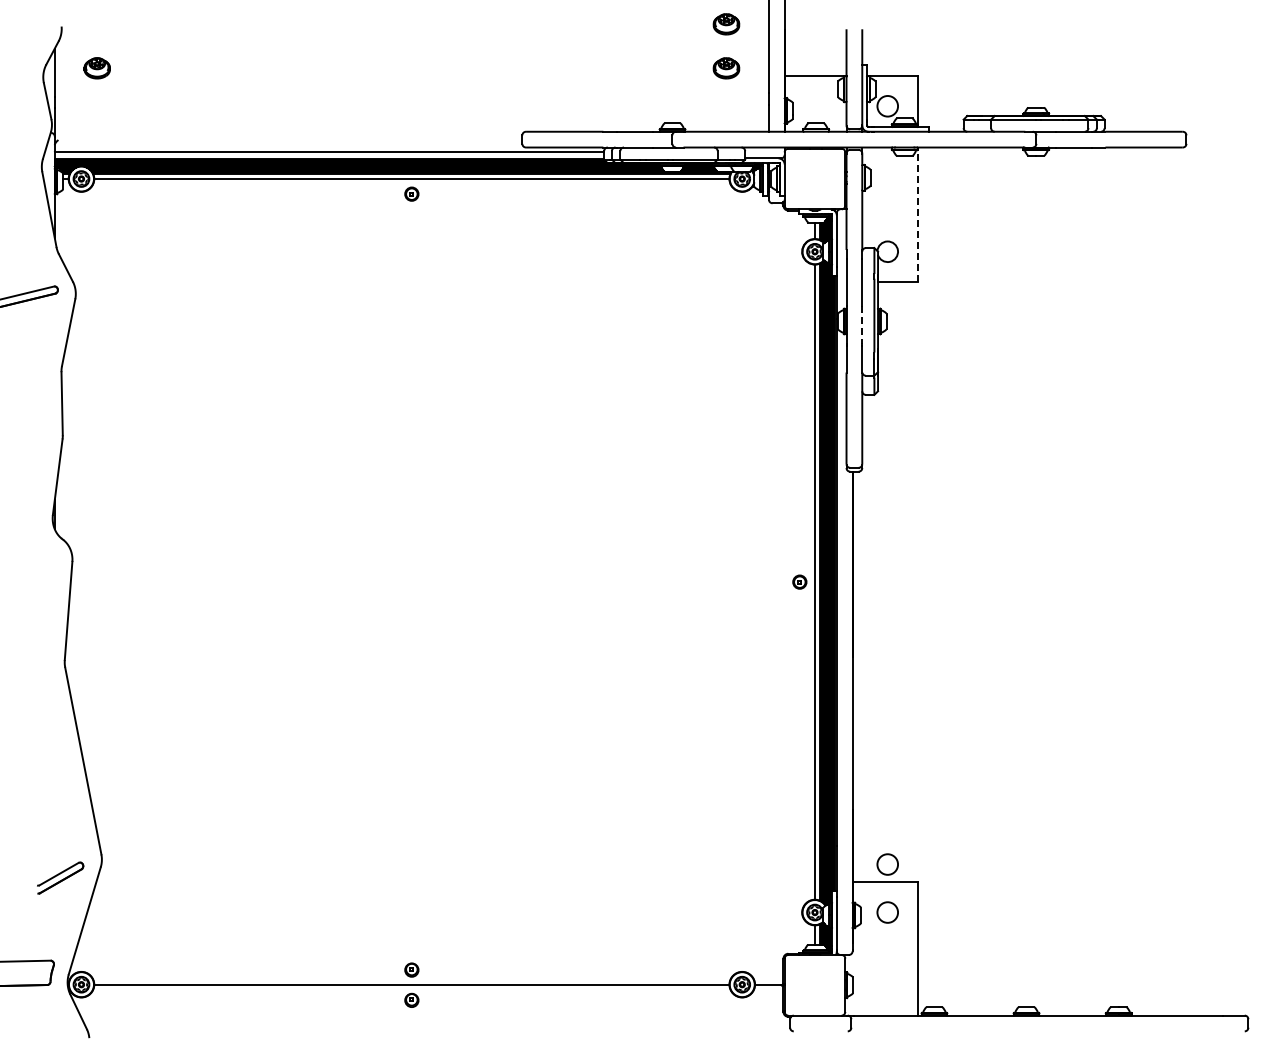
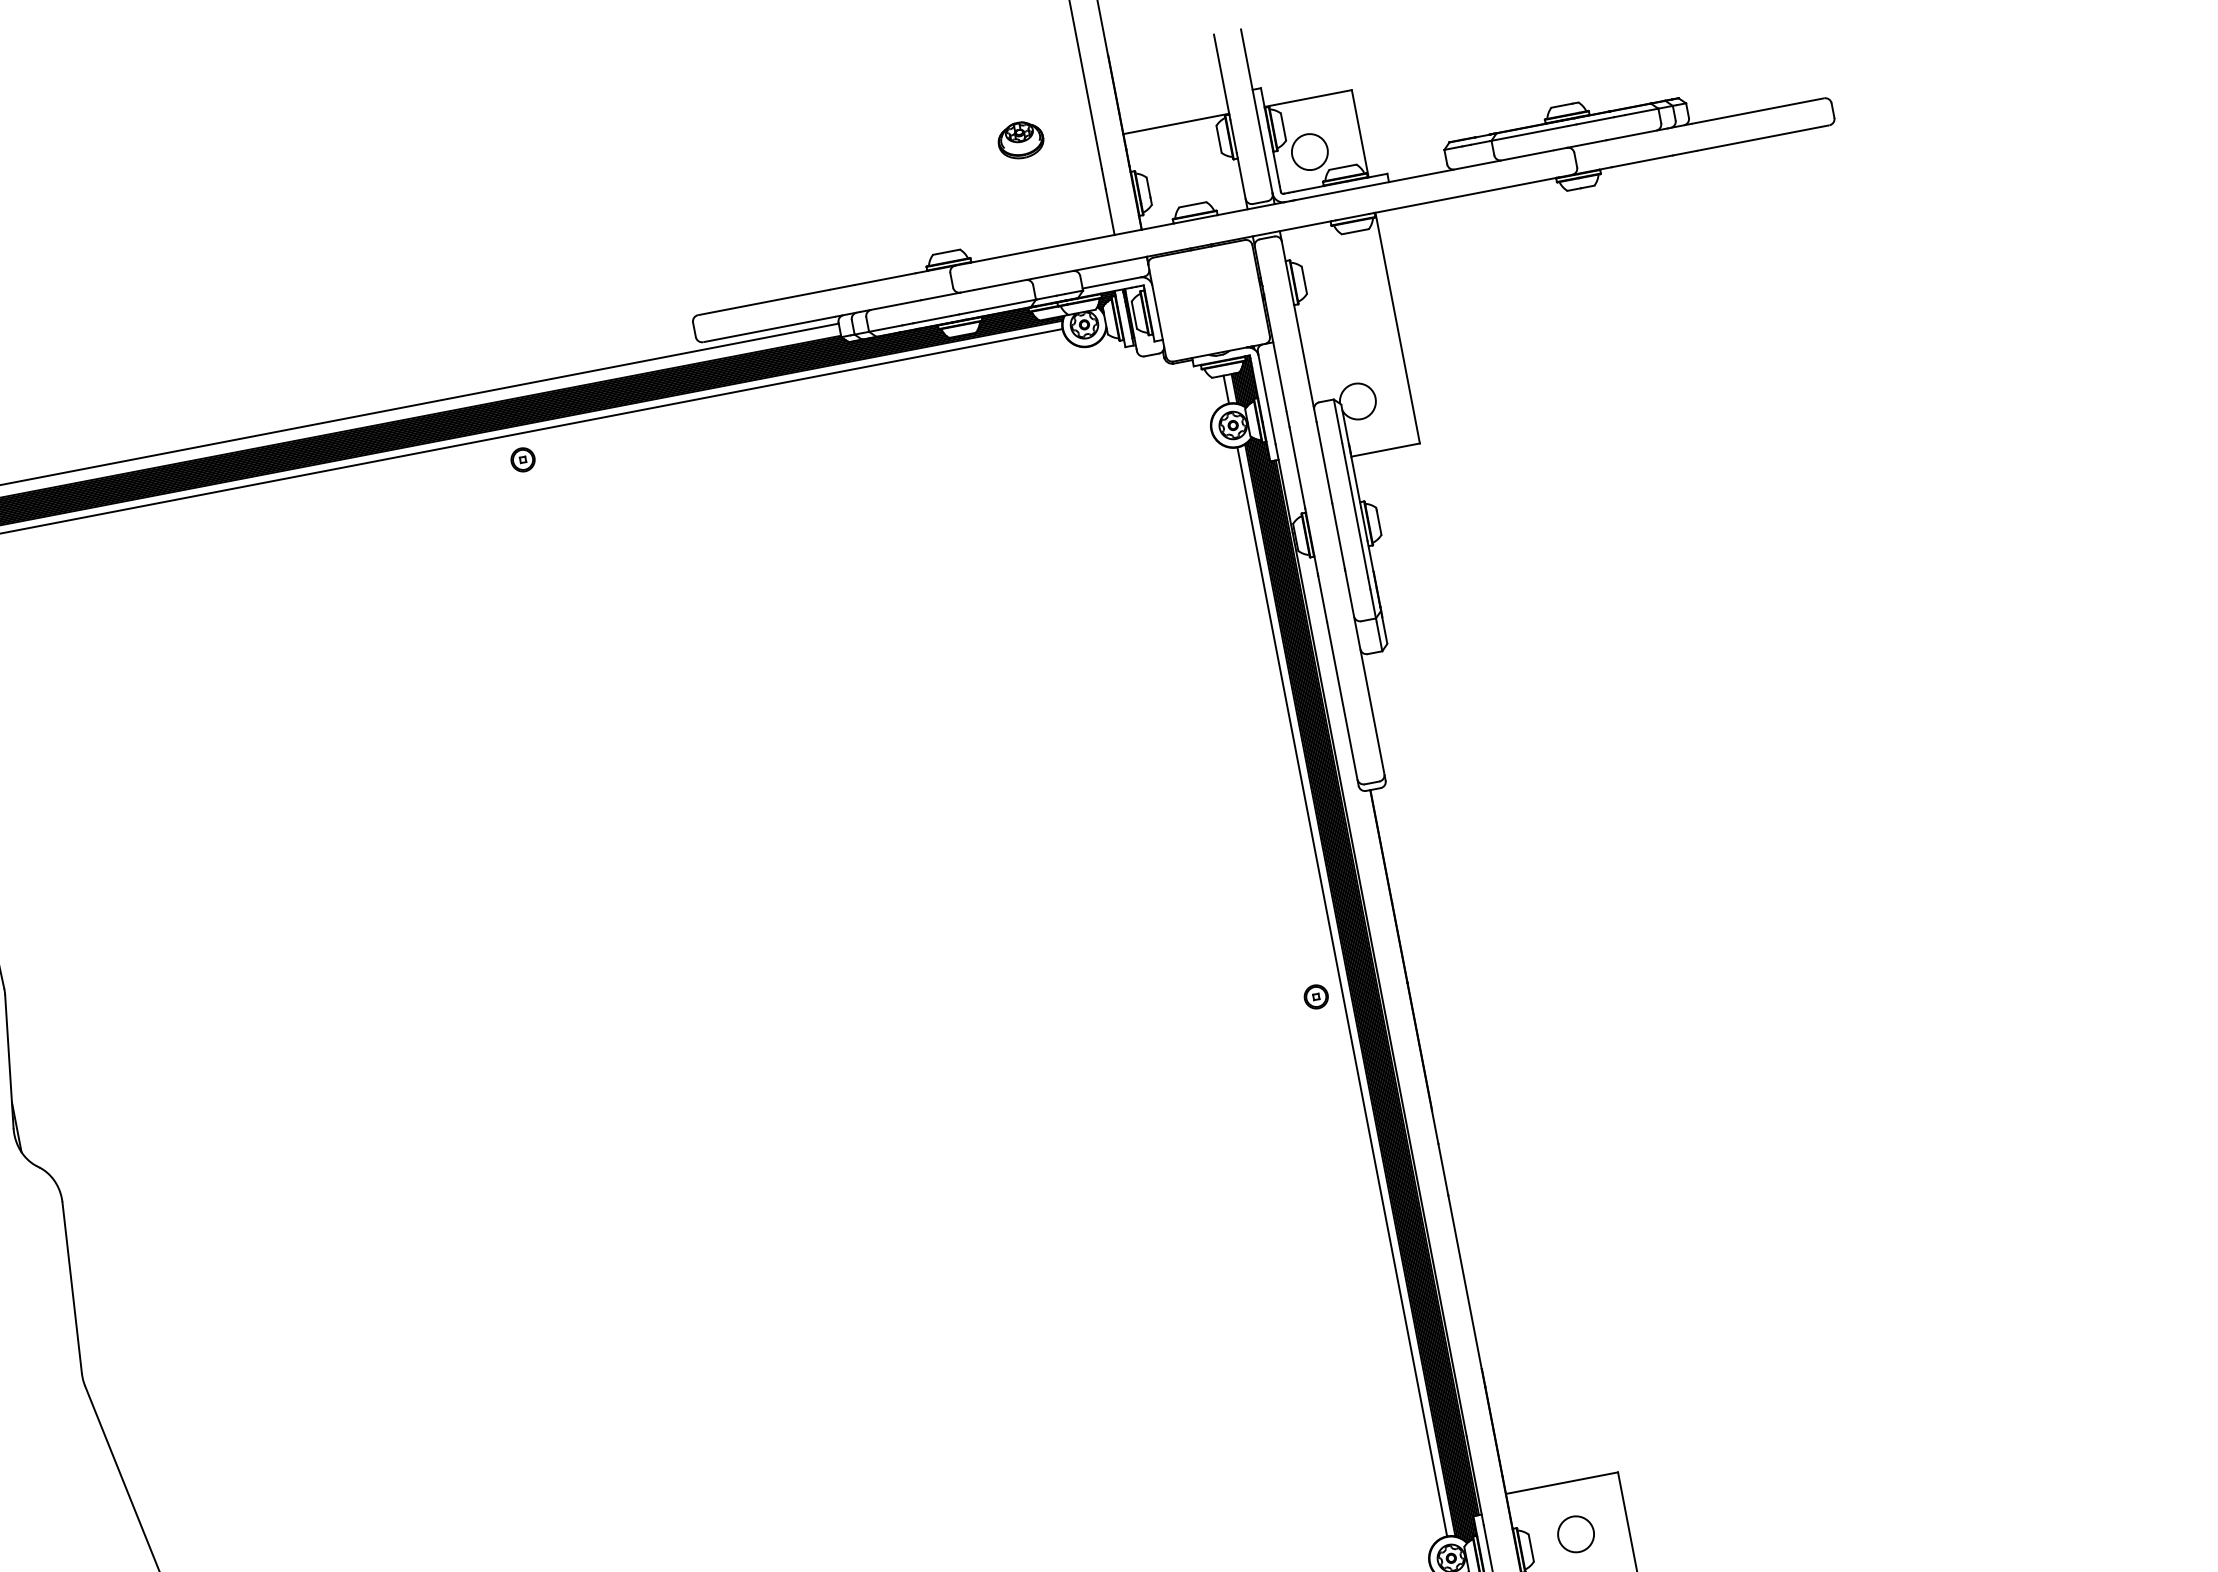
part: (726, 24) -> (1006, 65), removed
line: (918, 214) -> (1398, 327), dashed -> solid
line: (862, 325) -> (1338, 536), dashed -> solid
circle: (887, 864) -> (1559, 1452), removed

